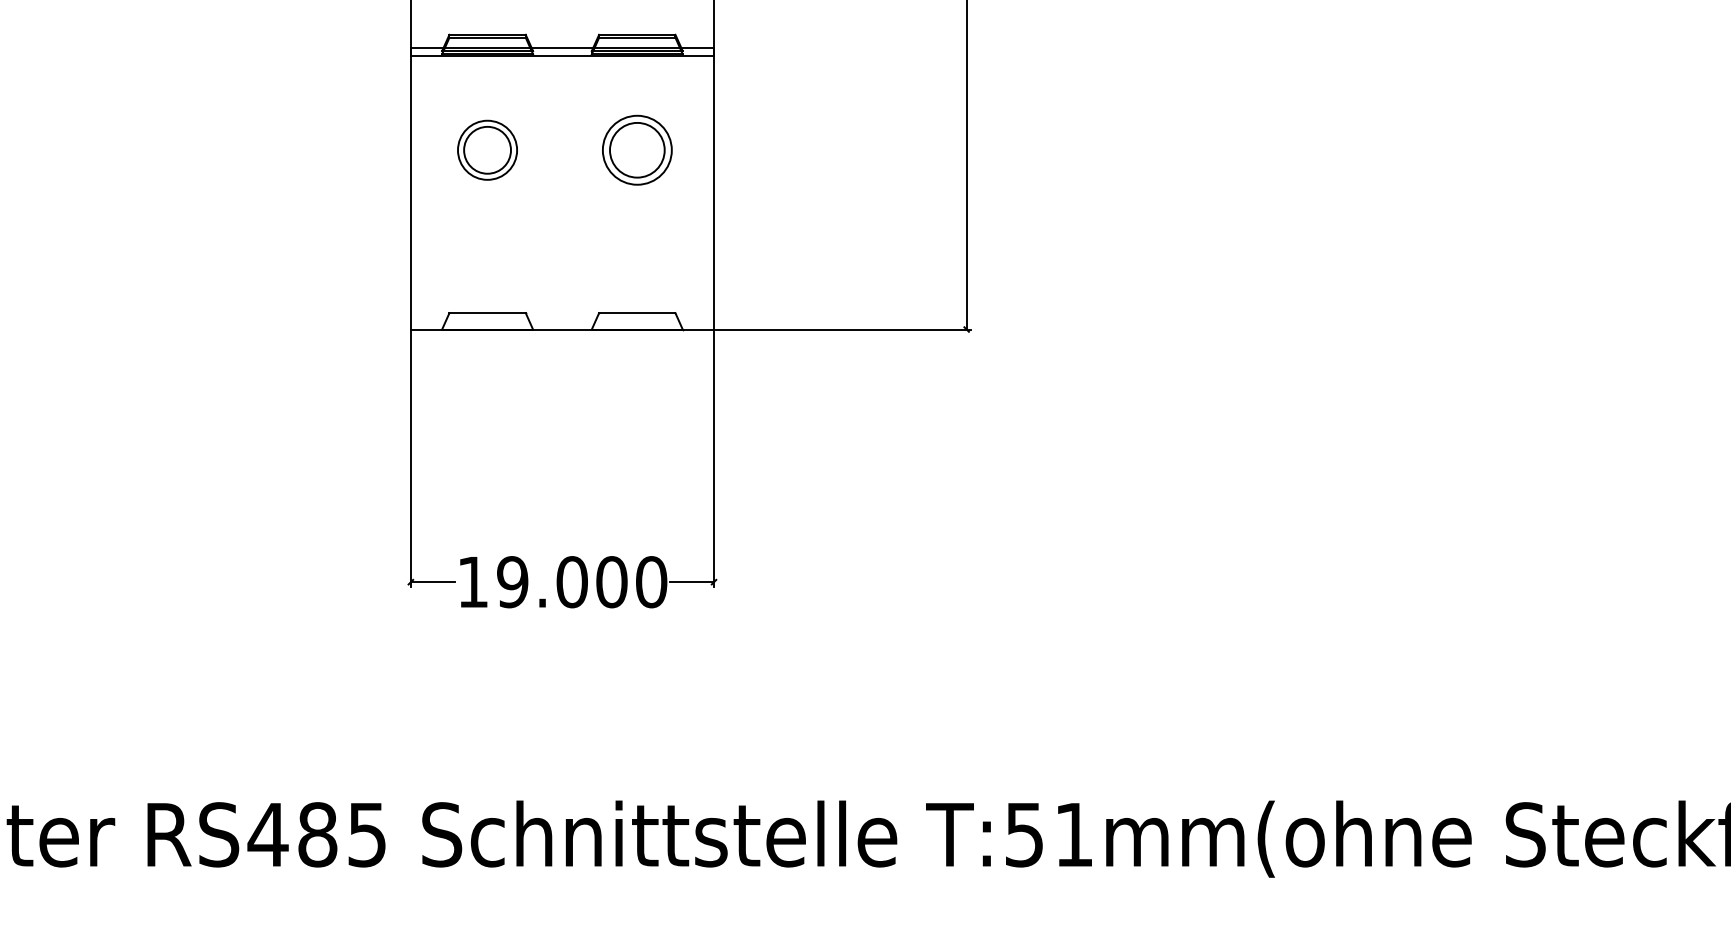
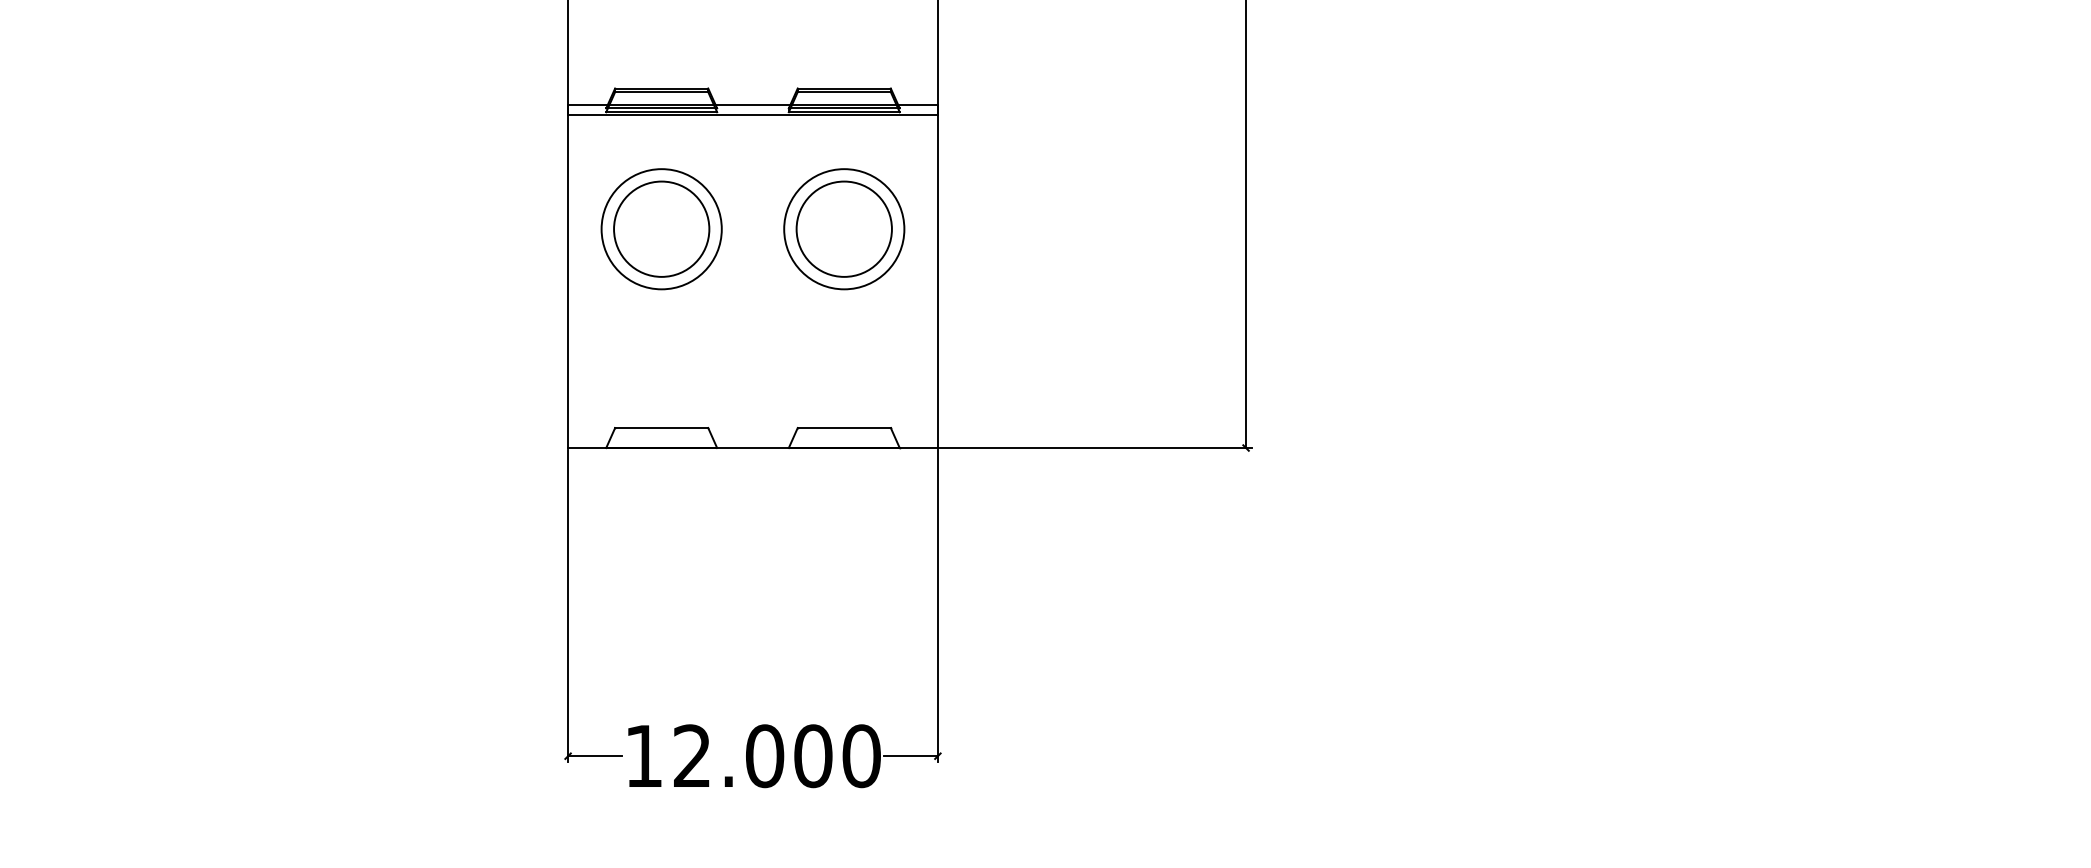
part: (487, 150) -> (661, 229), size x1.67
part: (637, 150) -> (844, 229), size x1.43
text: (512, 582) -> (692, 756), 19.000 -> 12.000

